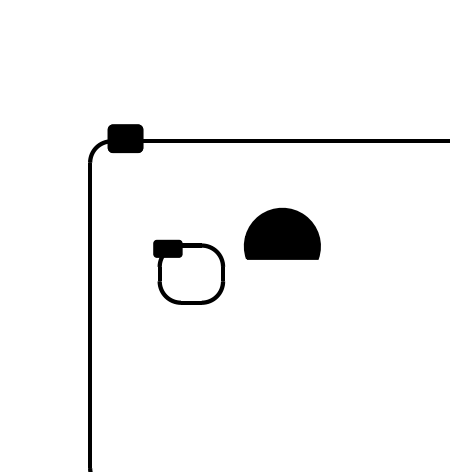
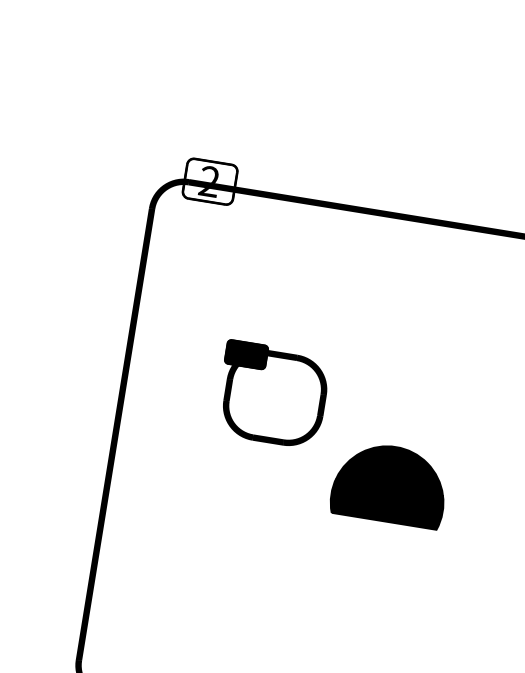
fill: (125, 138) -> (210, 181), removed
part: (281, 233) -> (388, 483), moved

